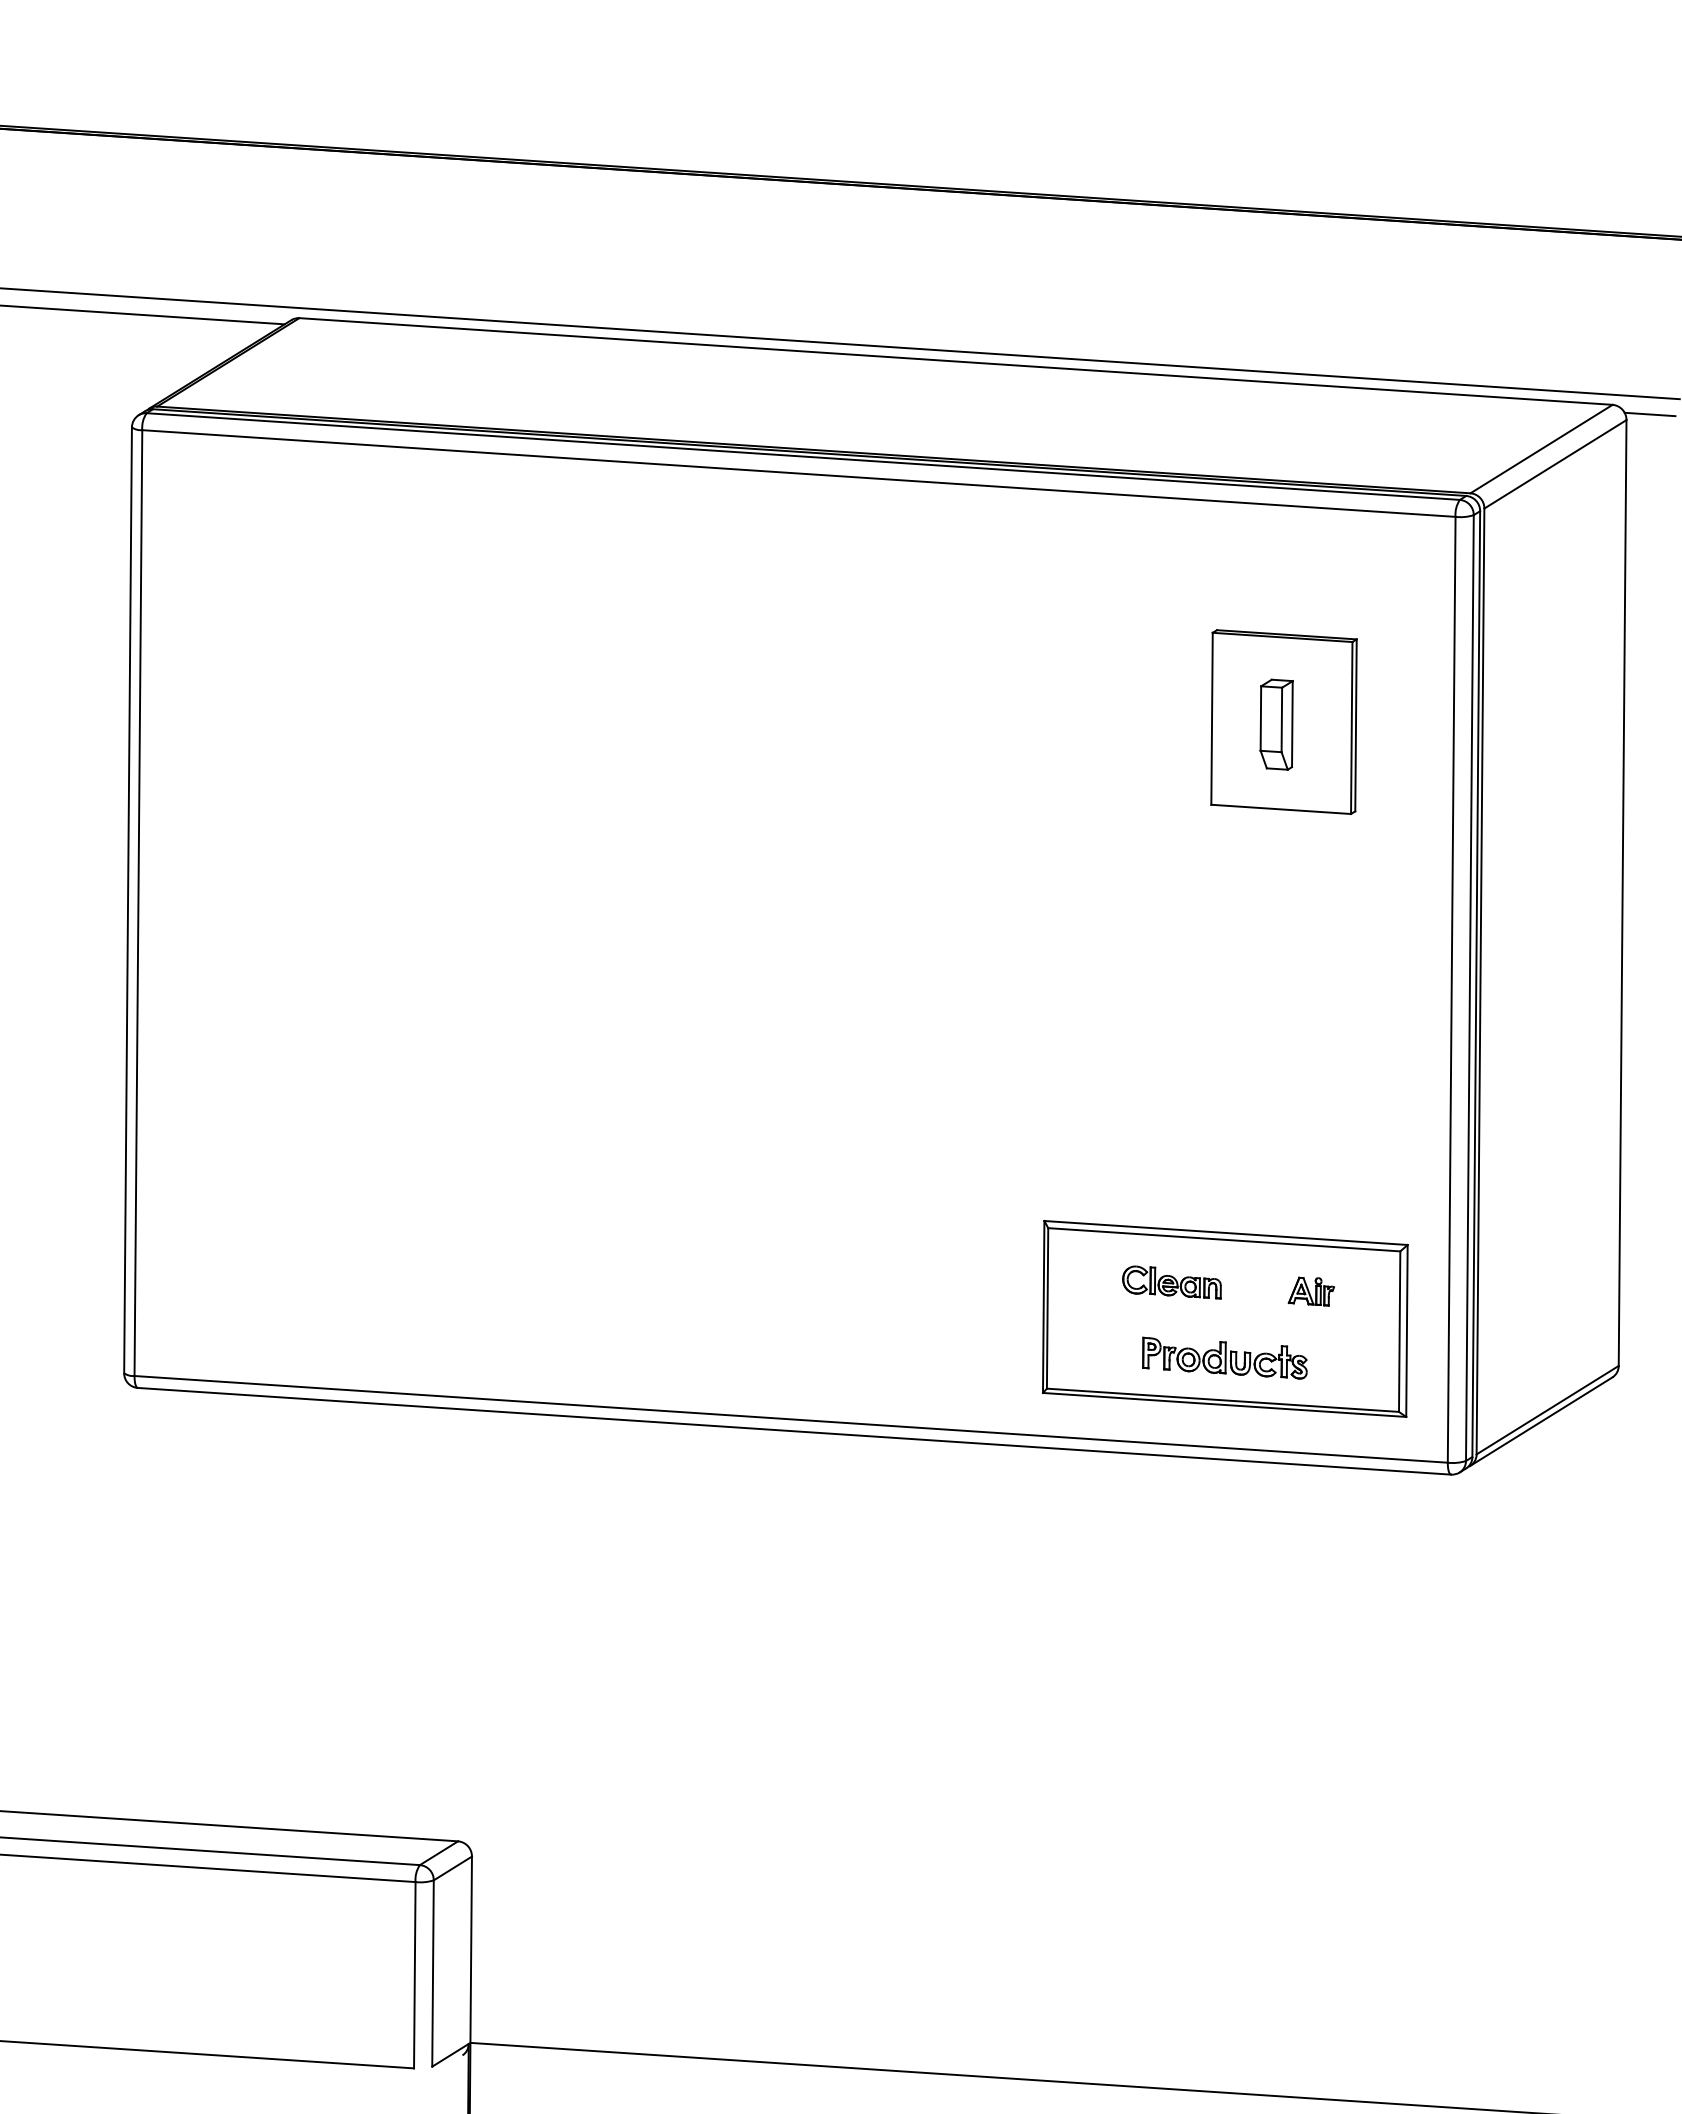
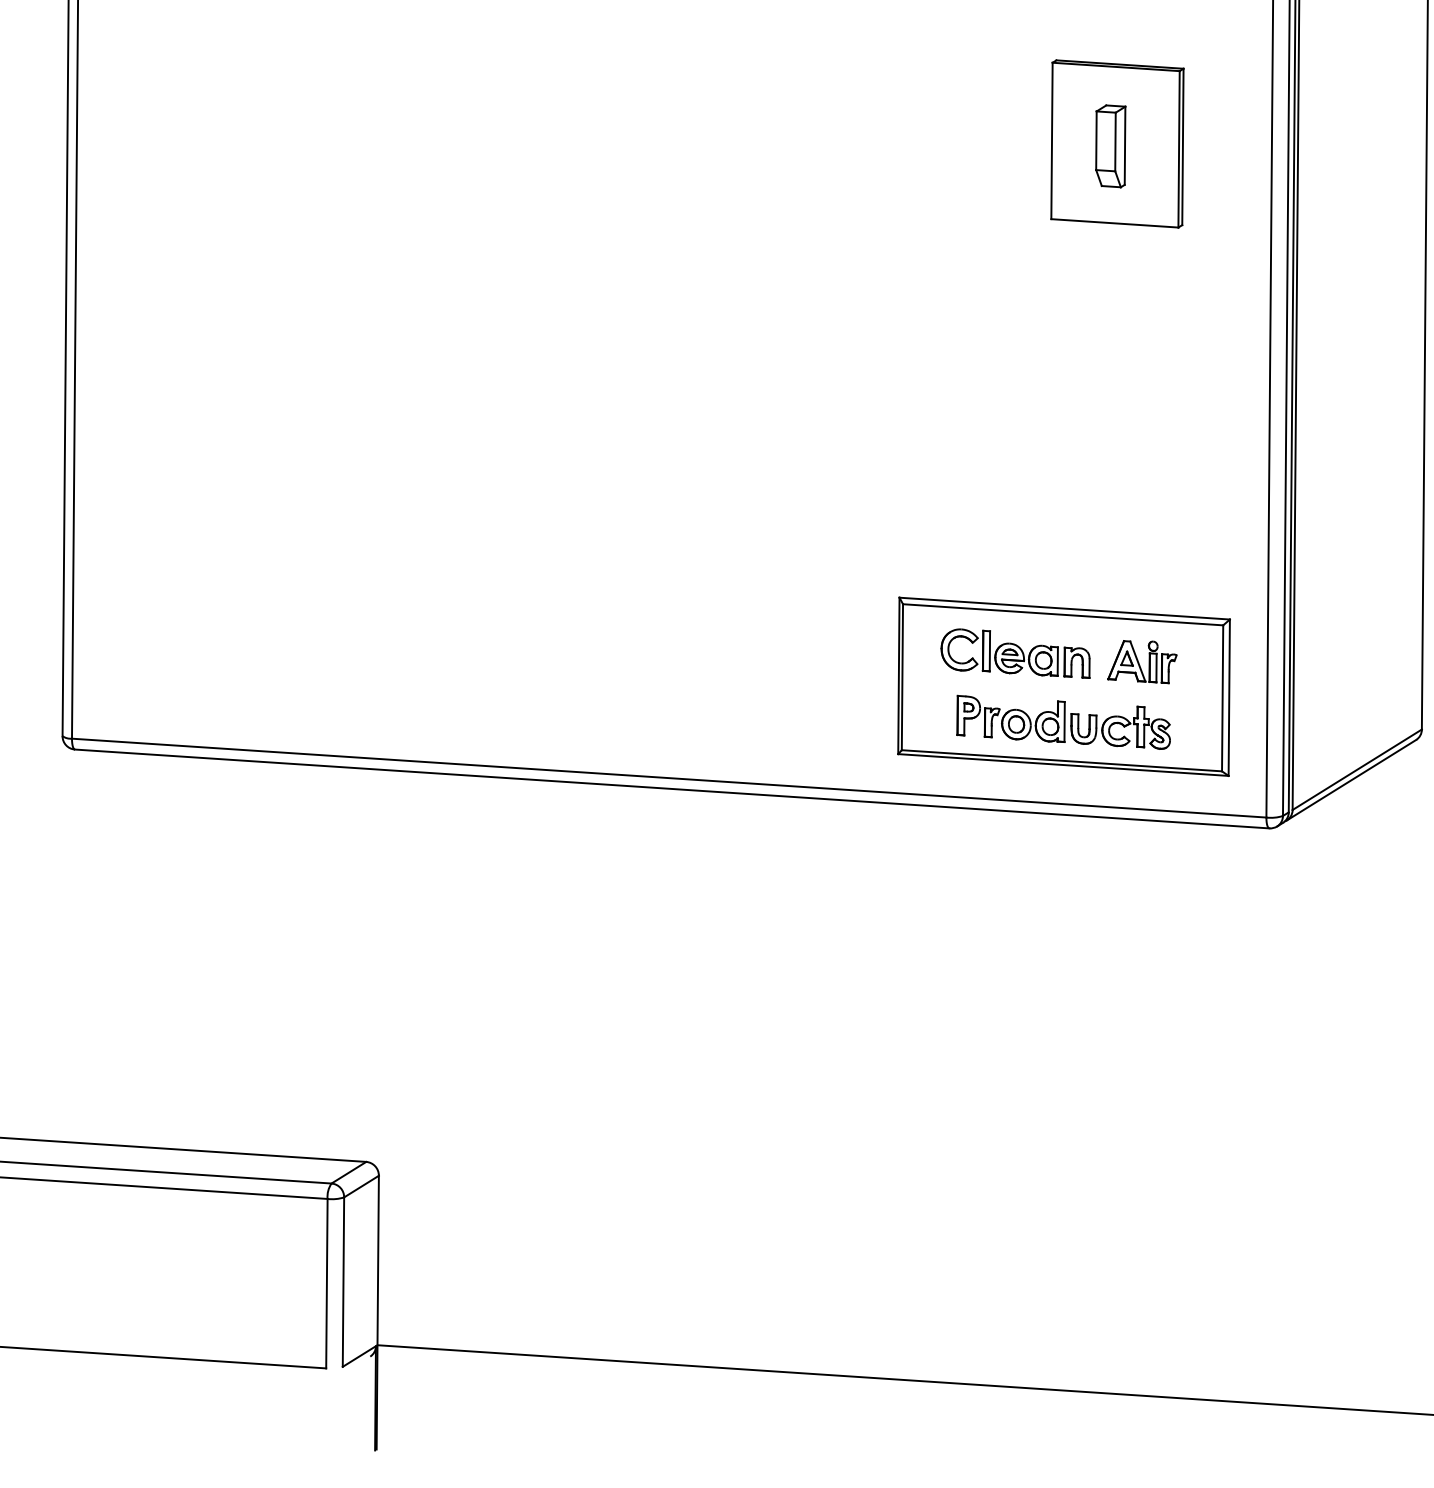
part: (1171, 1282) -> (1015, 653), size x1.67
part: (1311, 1291) -> (1142, 661), size x1.67
part: (1224, 1358) -> (1063, 722), size x1.43

